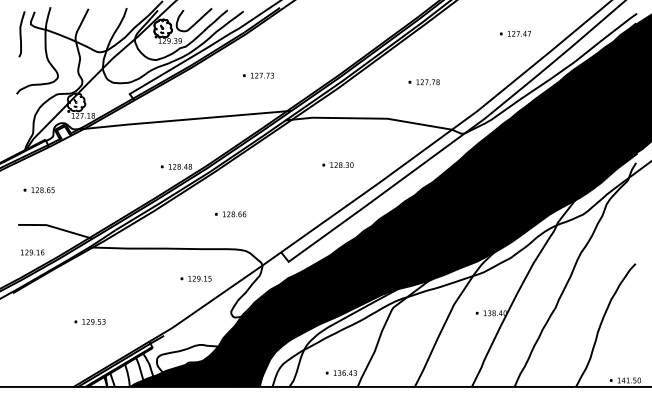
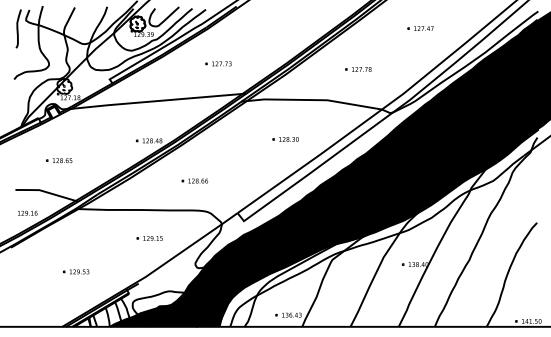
part: (515, 33) -> (420, 28), moved
part: (39, 190) -> (59, 160), moved
part: (195, 278) -> (149, 238), moved

